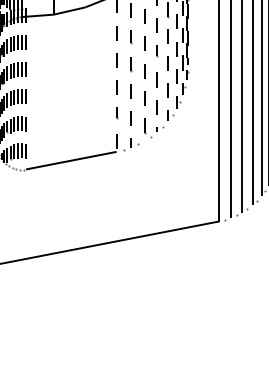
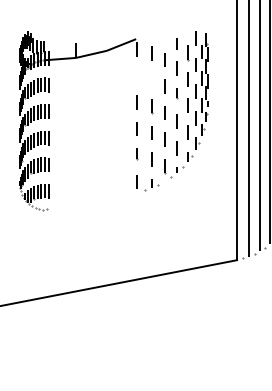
line: (115, 32) -> (136, 75), removed
line: (132, 37) -> (152, 80), removed
line: (70, 160) -> (92, 200), removed

